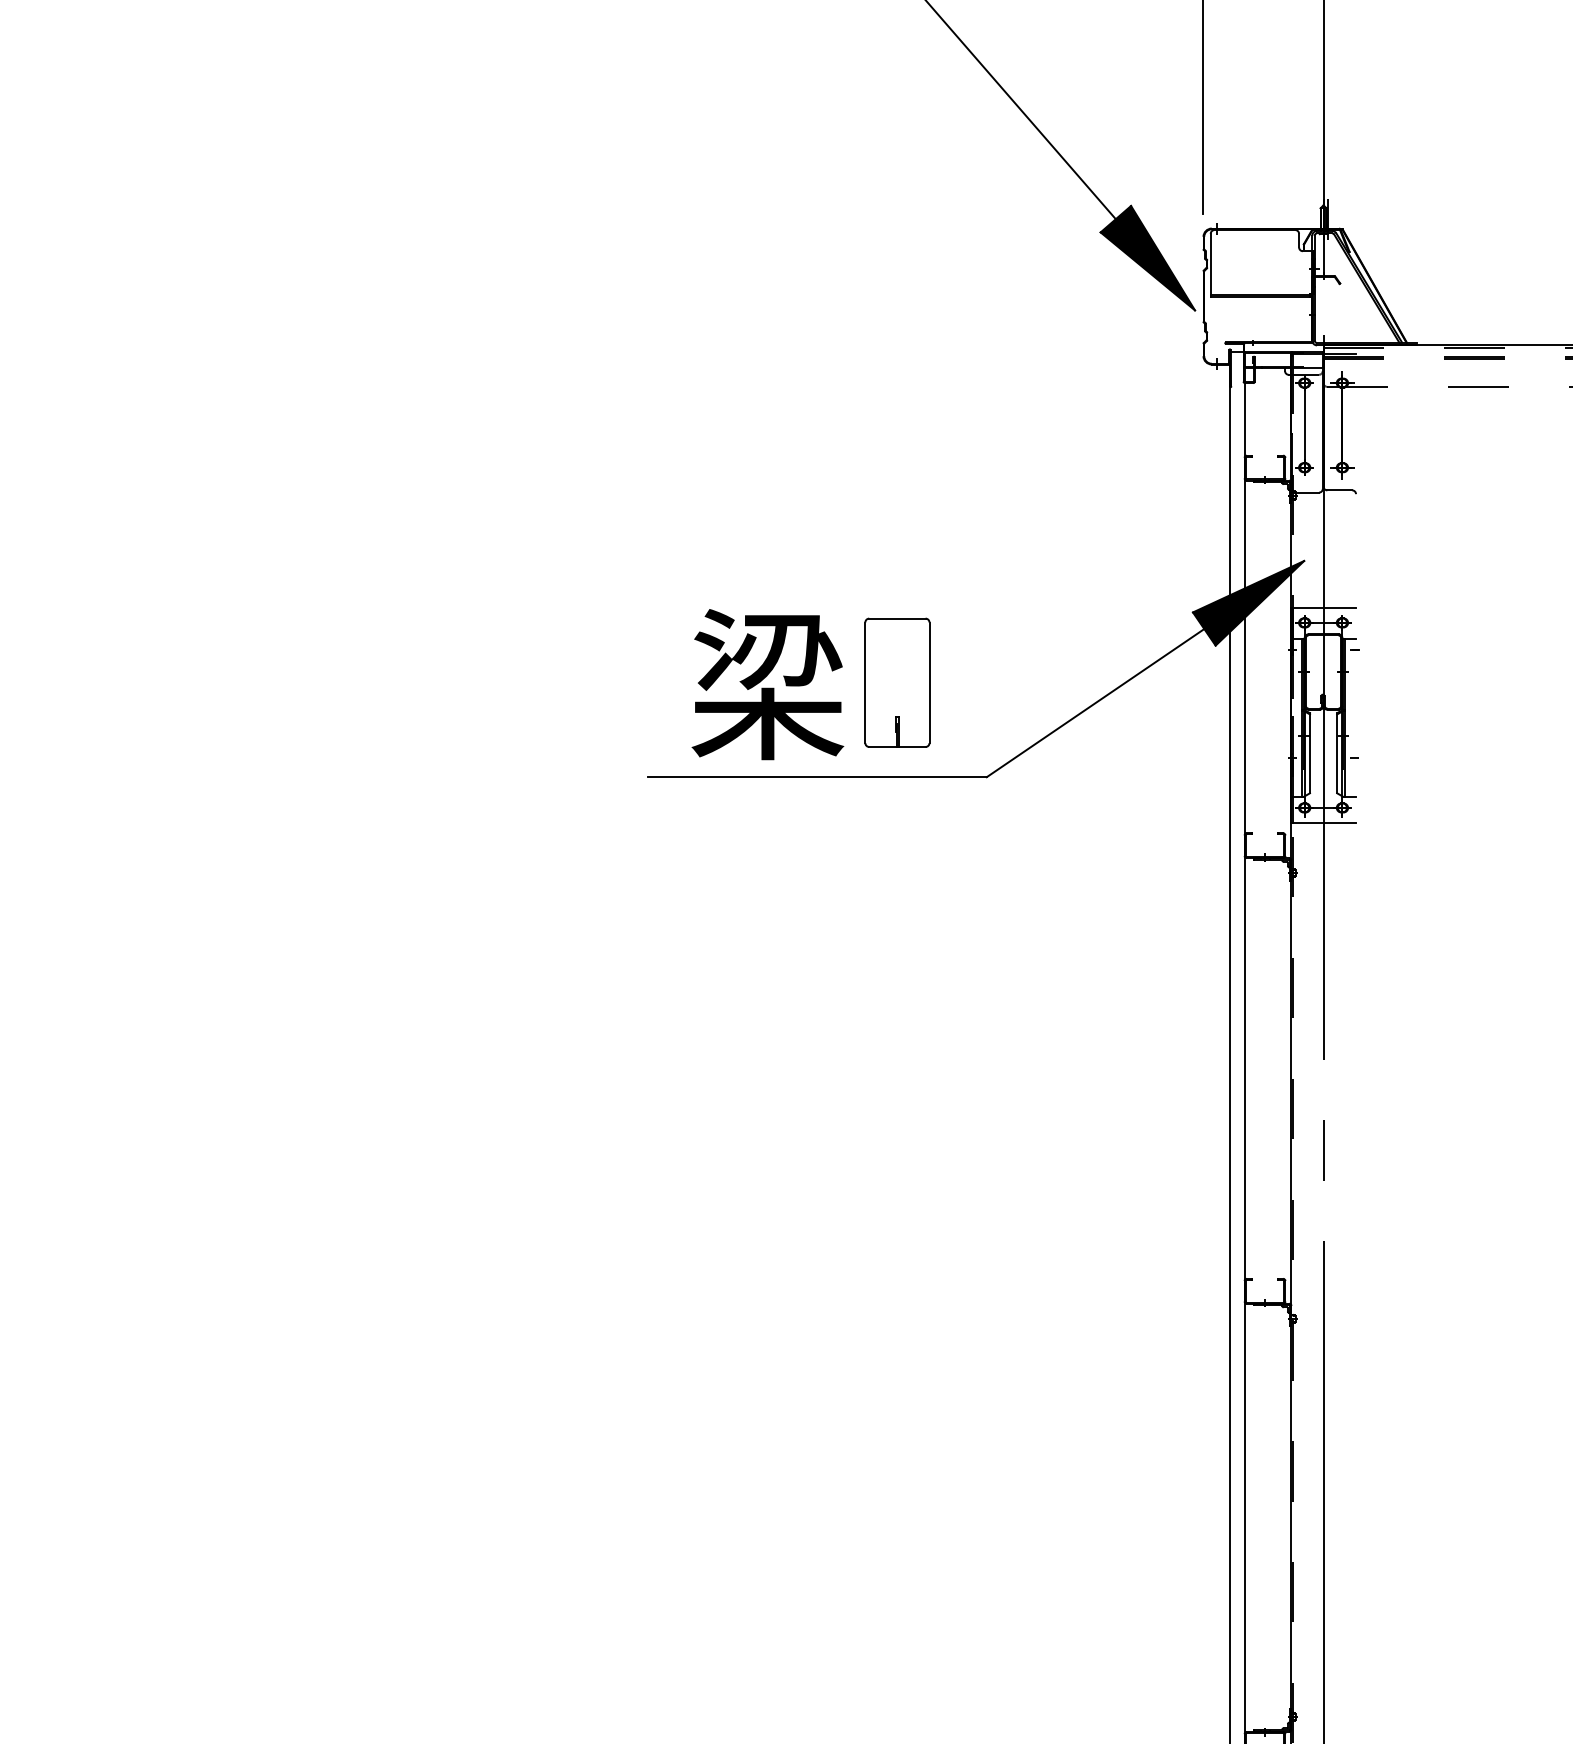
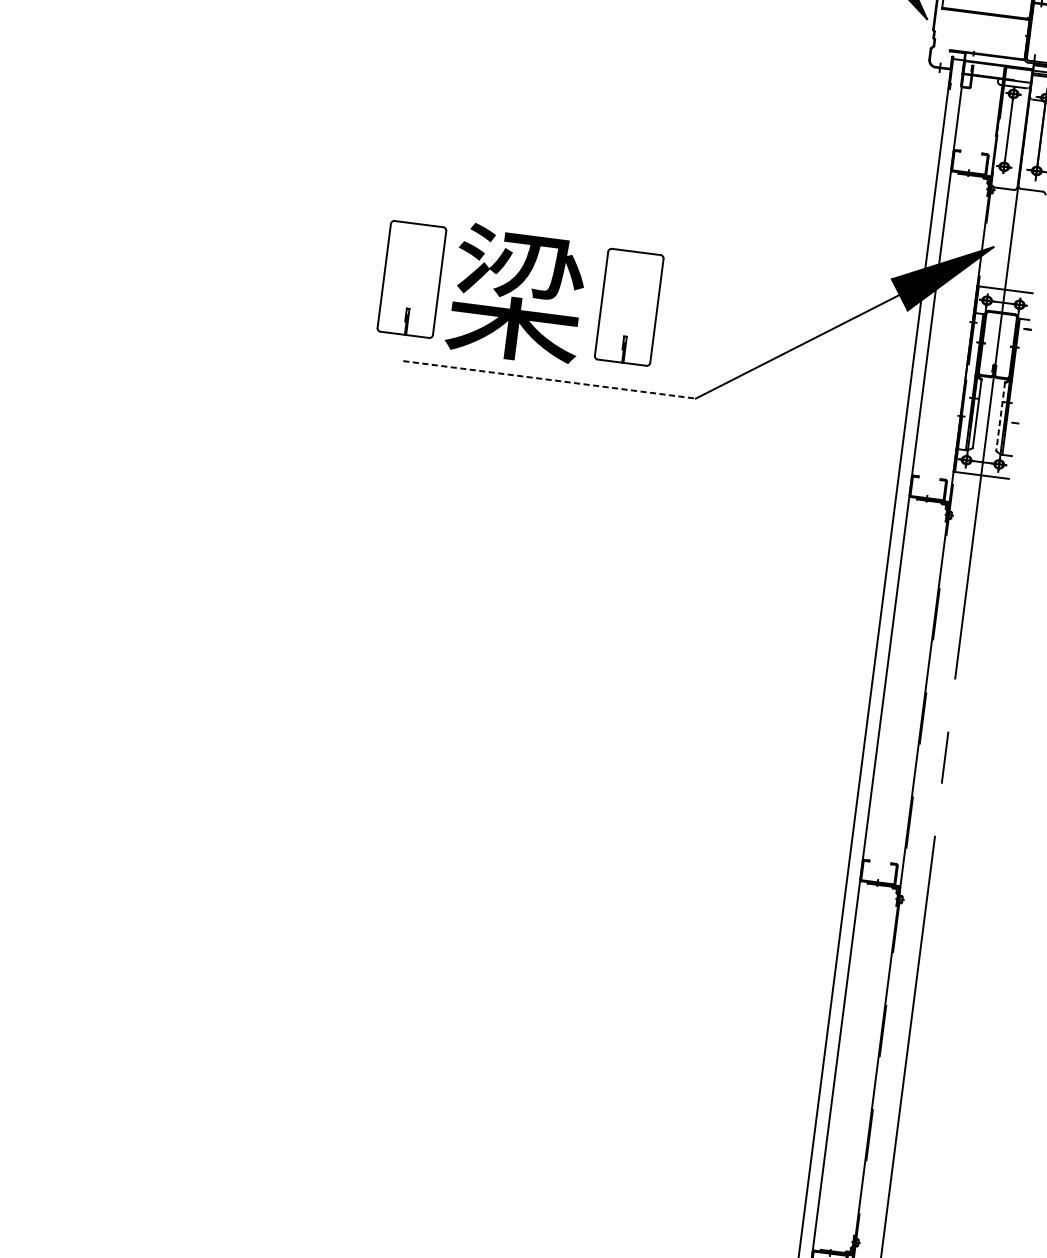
part: (645, 682) -> (412, 279), added
line: (1337, 753) -> (1000, 416), solid -> dashed
line: (817, 777) -> (549, 380), solid -> dashed

